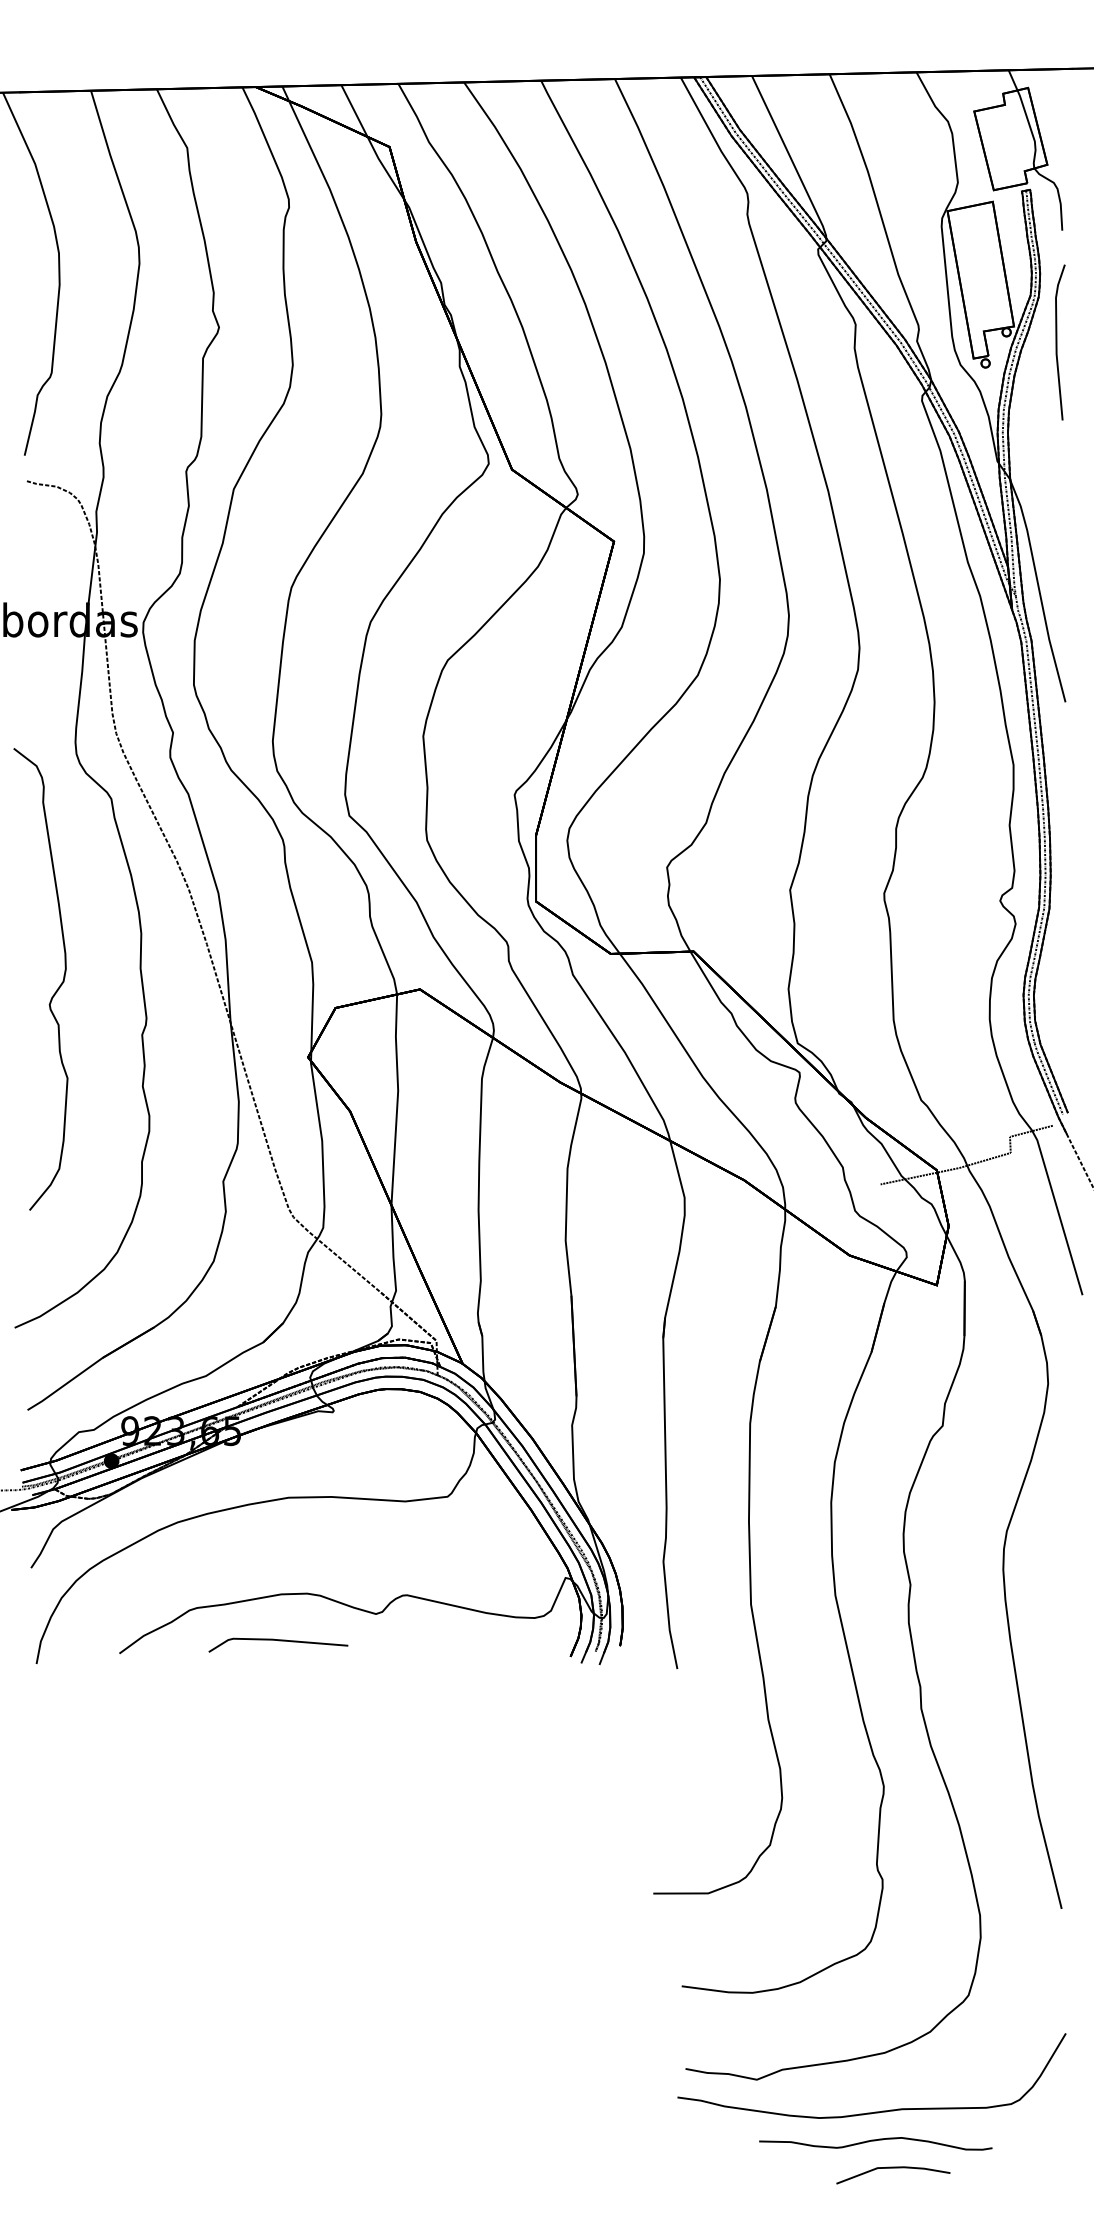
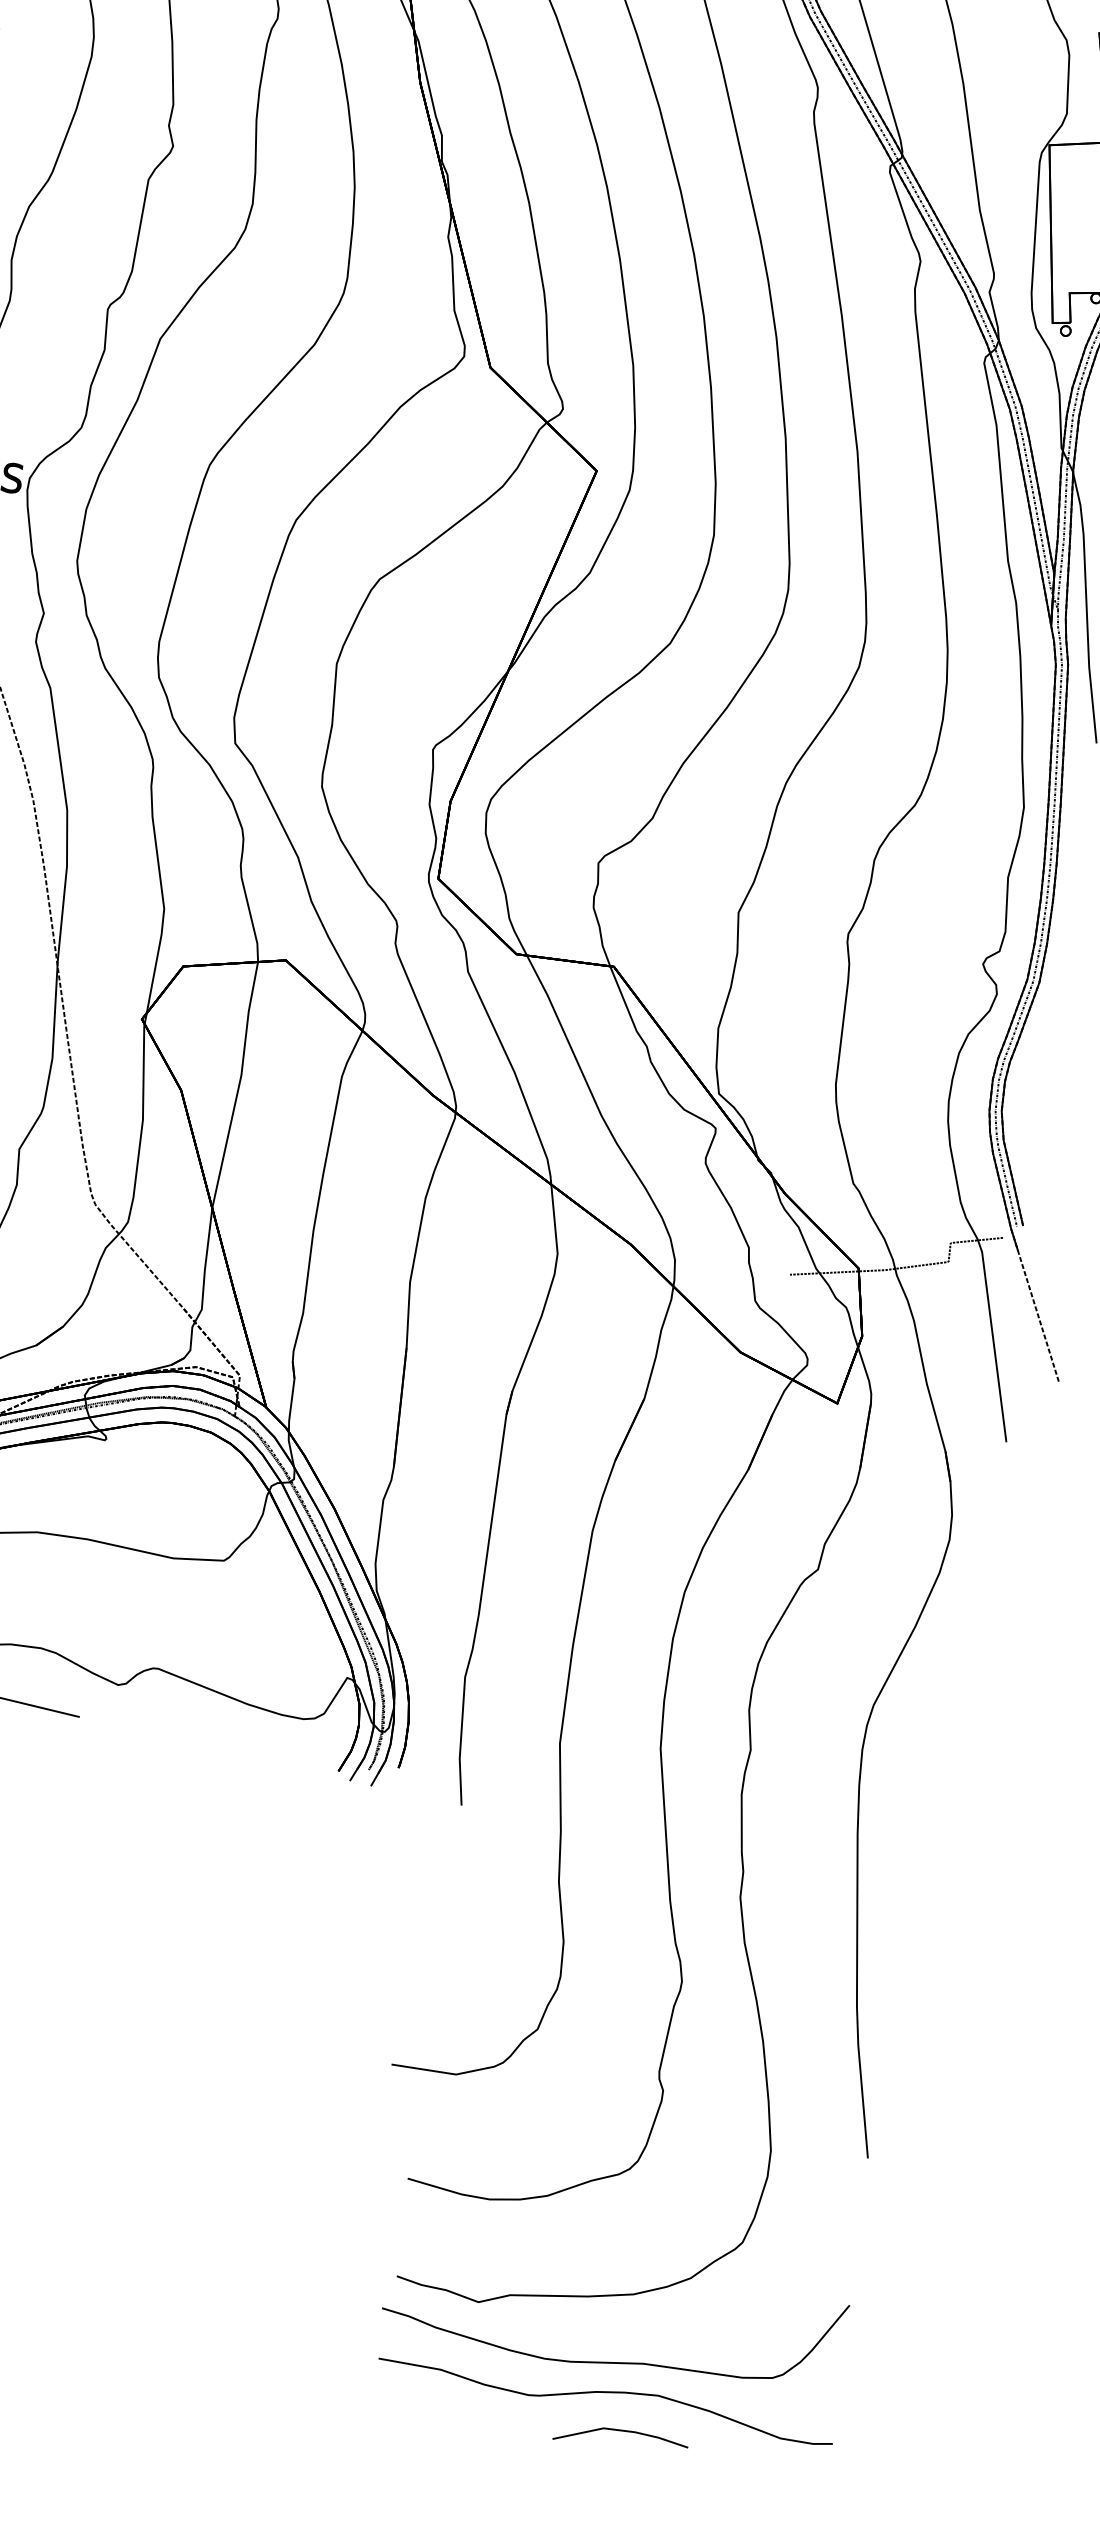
part: (875, 2143) -> (605, 2399), size x1.67

